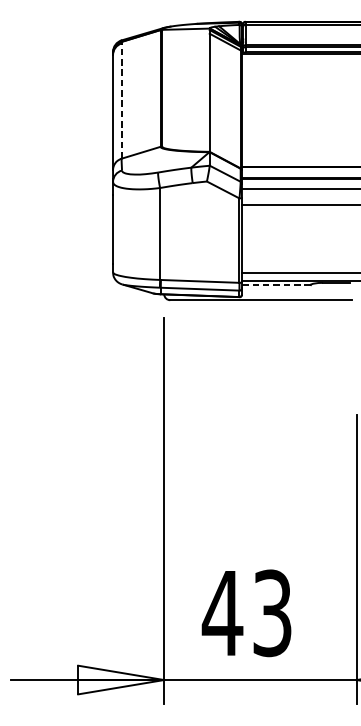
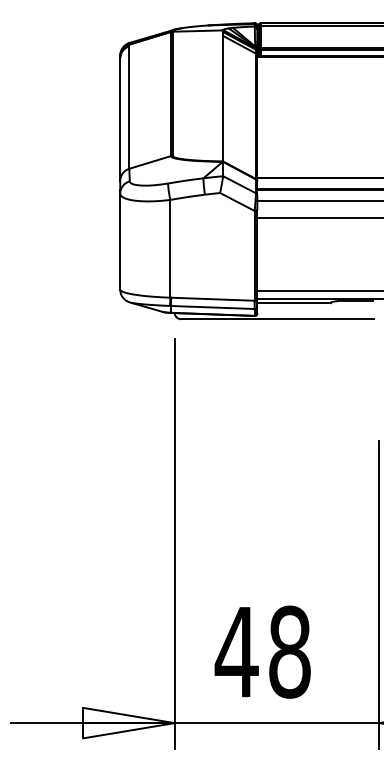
line: (121, 101) -> (129, 107), dashed -> solid
line: (275, 285) -> (293, 303), dashed -> solid
text: (272, 612) -> (289, 651), 43 -> 48

